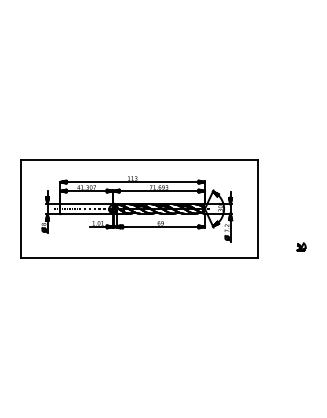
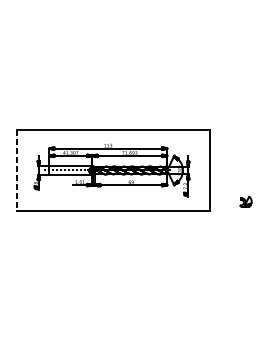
line: (21, 209) -> (17, 170), solid -> dashed
part: (301, 246) -> (246, 201), size x1.6

